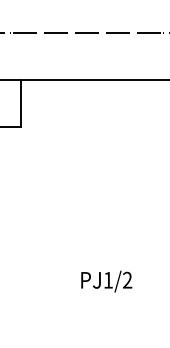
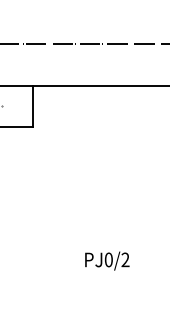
text: (108, 279) -> (108, 259), PJ1/2 -> PJ0/2

